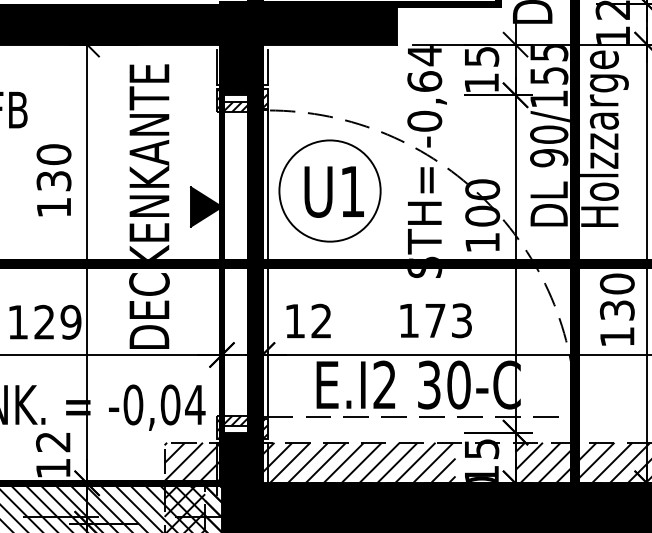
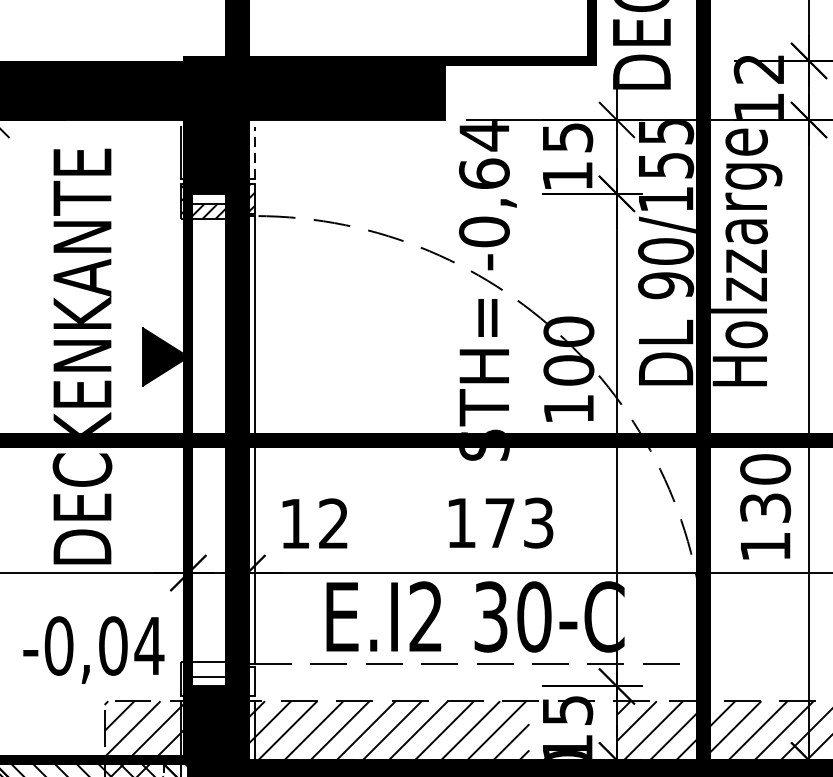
line: (267, 67) -> (254, 153), solid -> dashed
part: (329, 190) -> (345, 332), removed
hatch: (241, 427) -> (216, 678), removed

